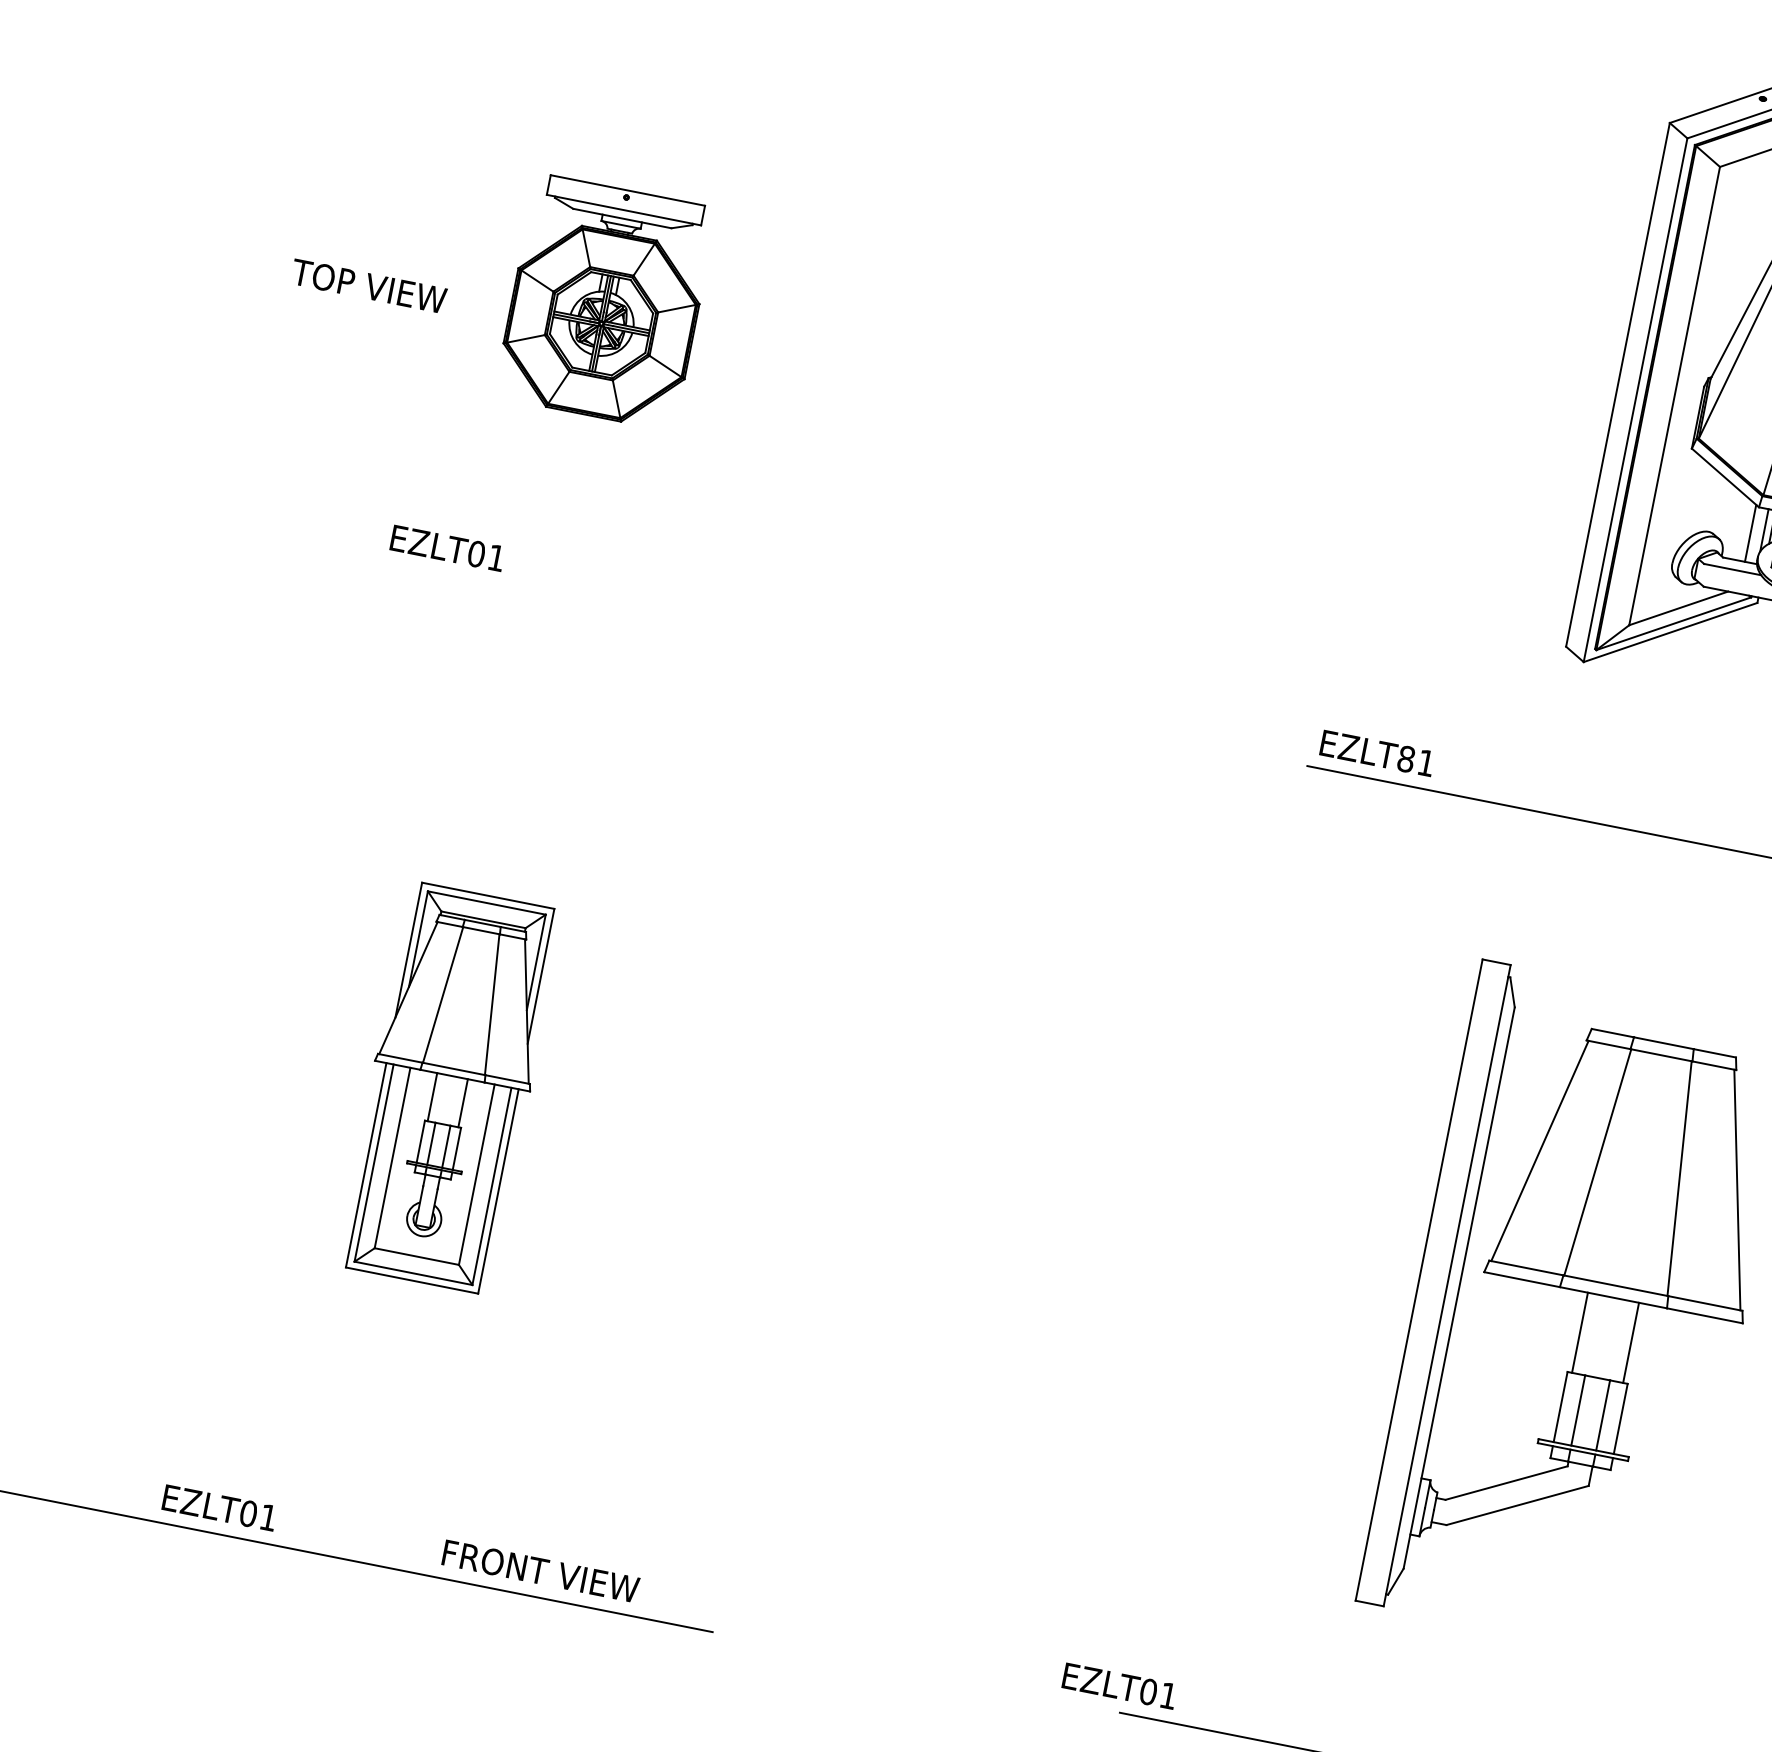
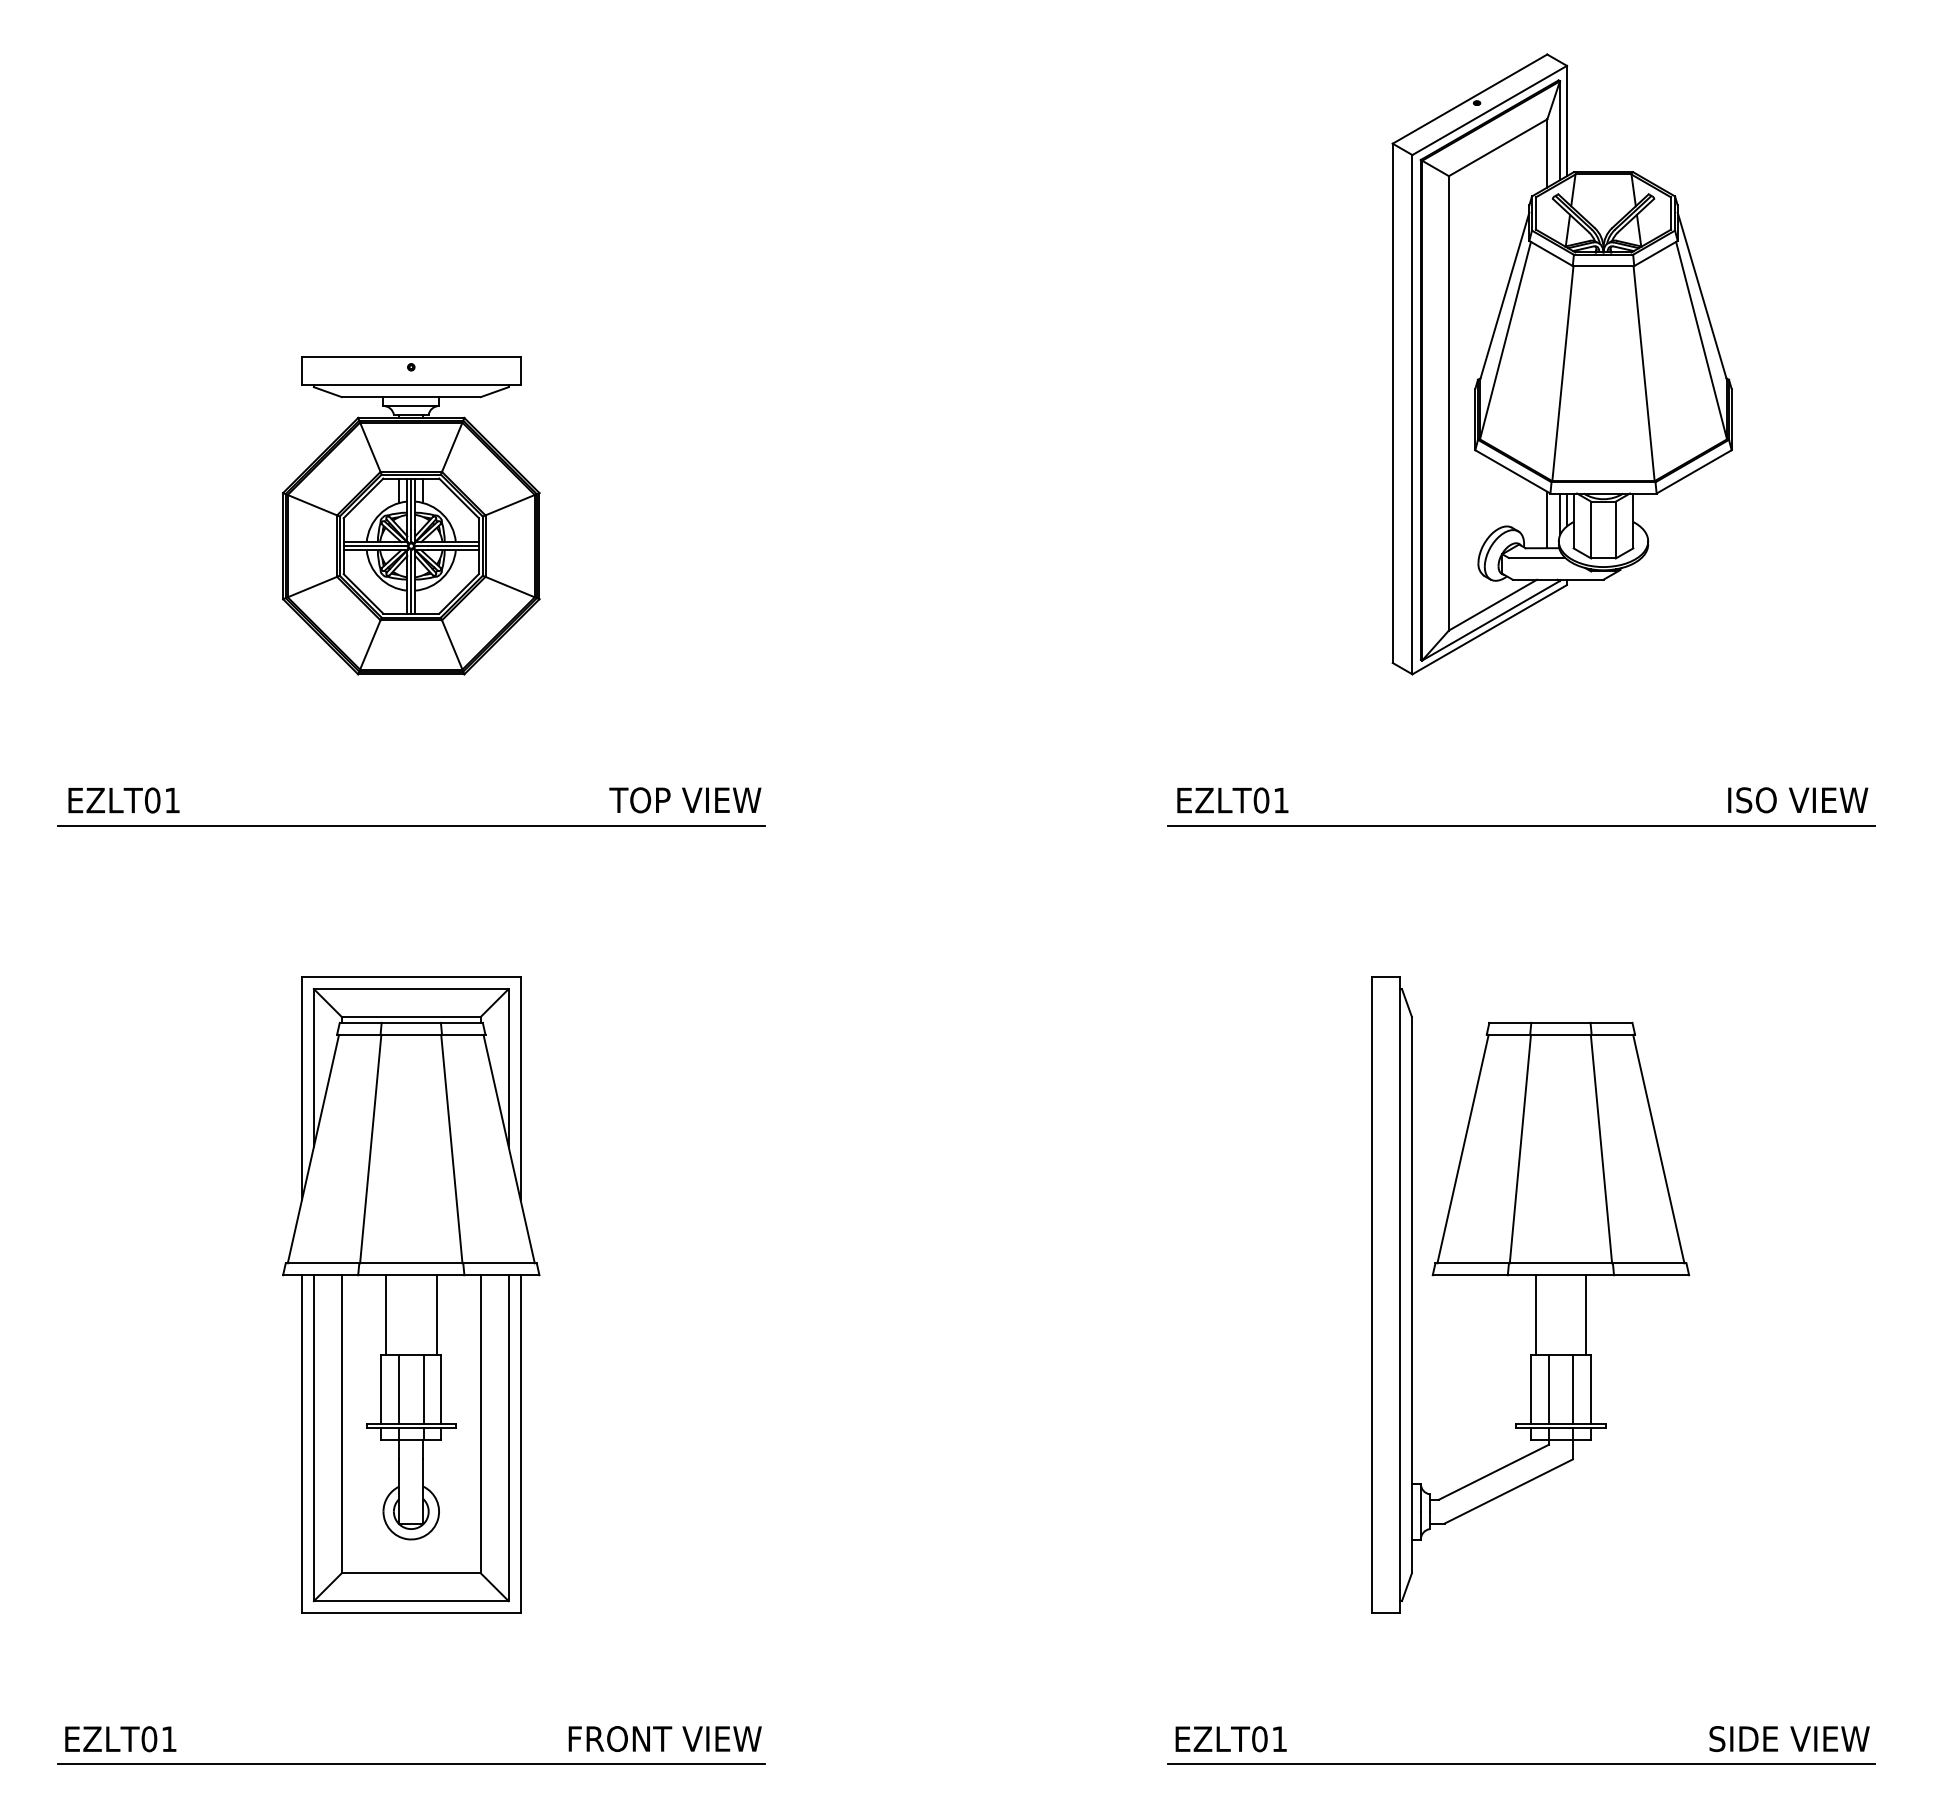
text: (369, 286) -> (685, 800), moved
part: (605, 302) -> (411, 515), size x1.43
text: (447, 548) -> (123, 800), moved
line: (543, 614) -> (410, 825), added
text: (1406, 759) -> (1261, 800), EZLT81 -> EZLT01
part: (450, 1087) -> (411, 1294), size x1.67
text: (219, 1508) -> (120, 1739), moved
text: (540, 1570) -> (664, 1738), moved
text: (1118, 1686) -> (1230, 1739), moved

